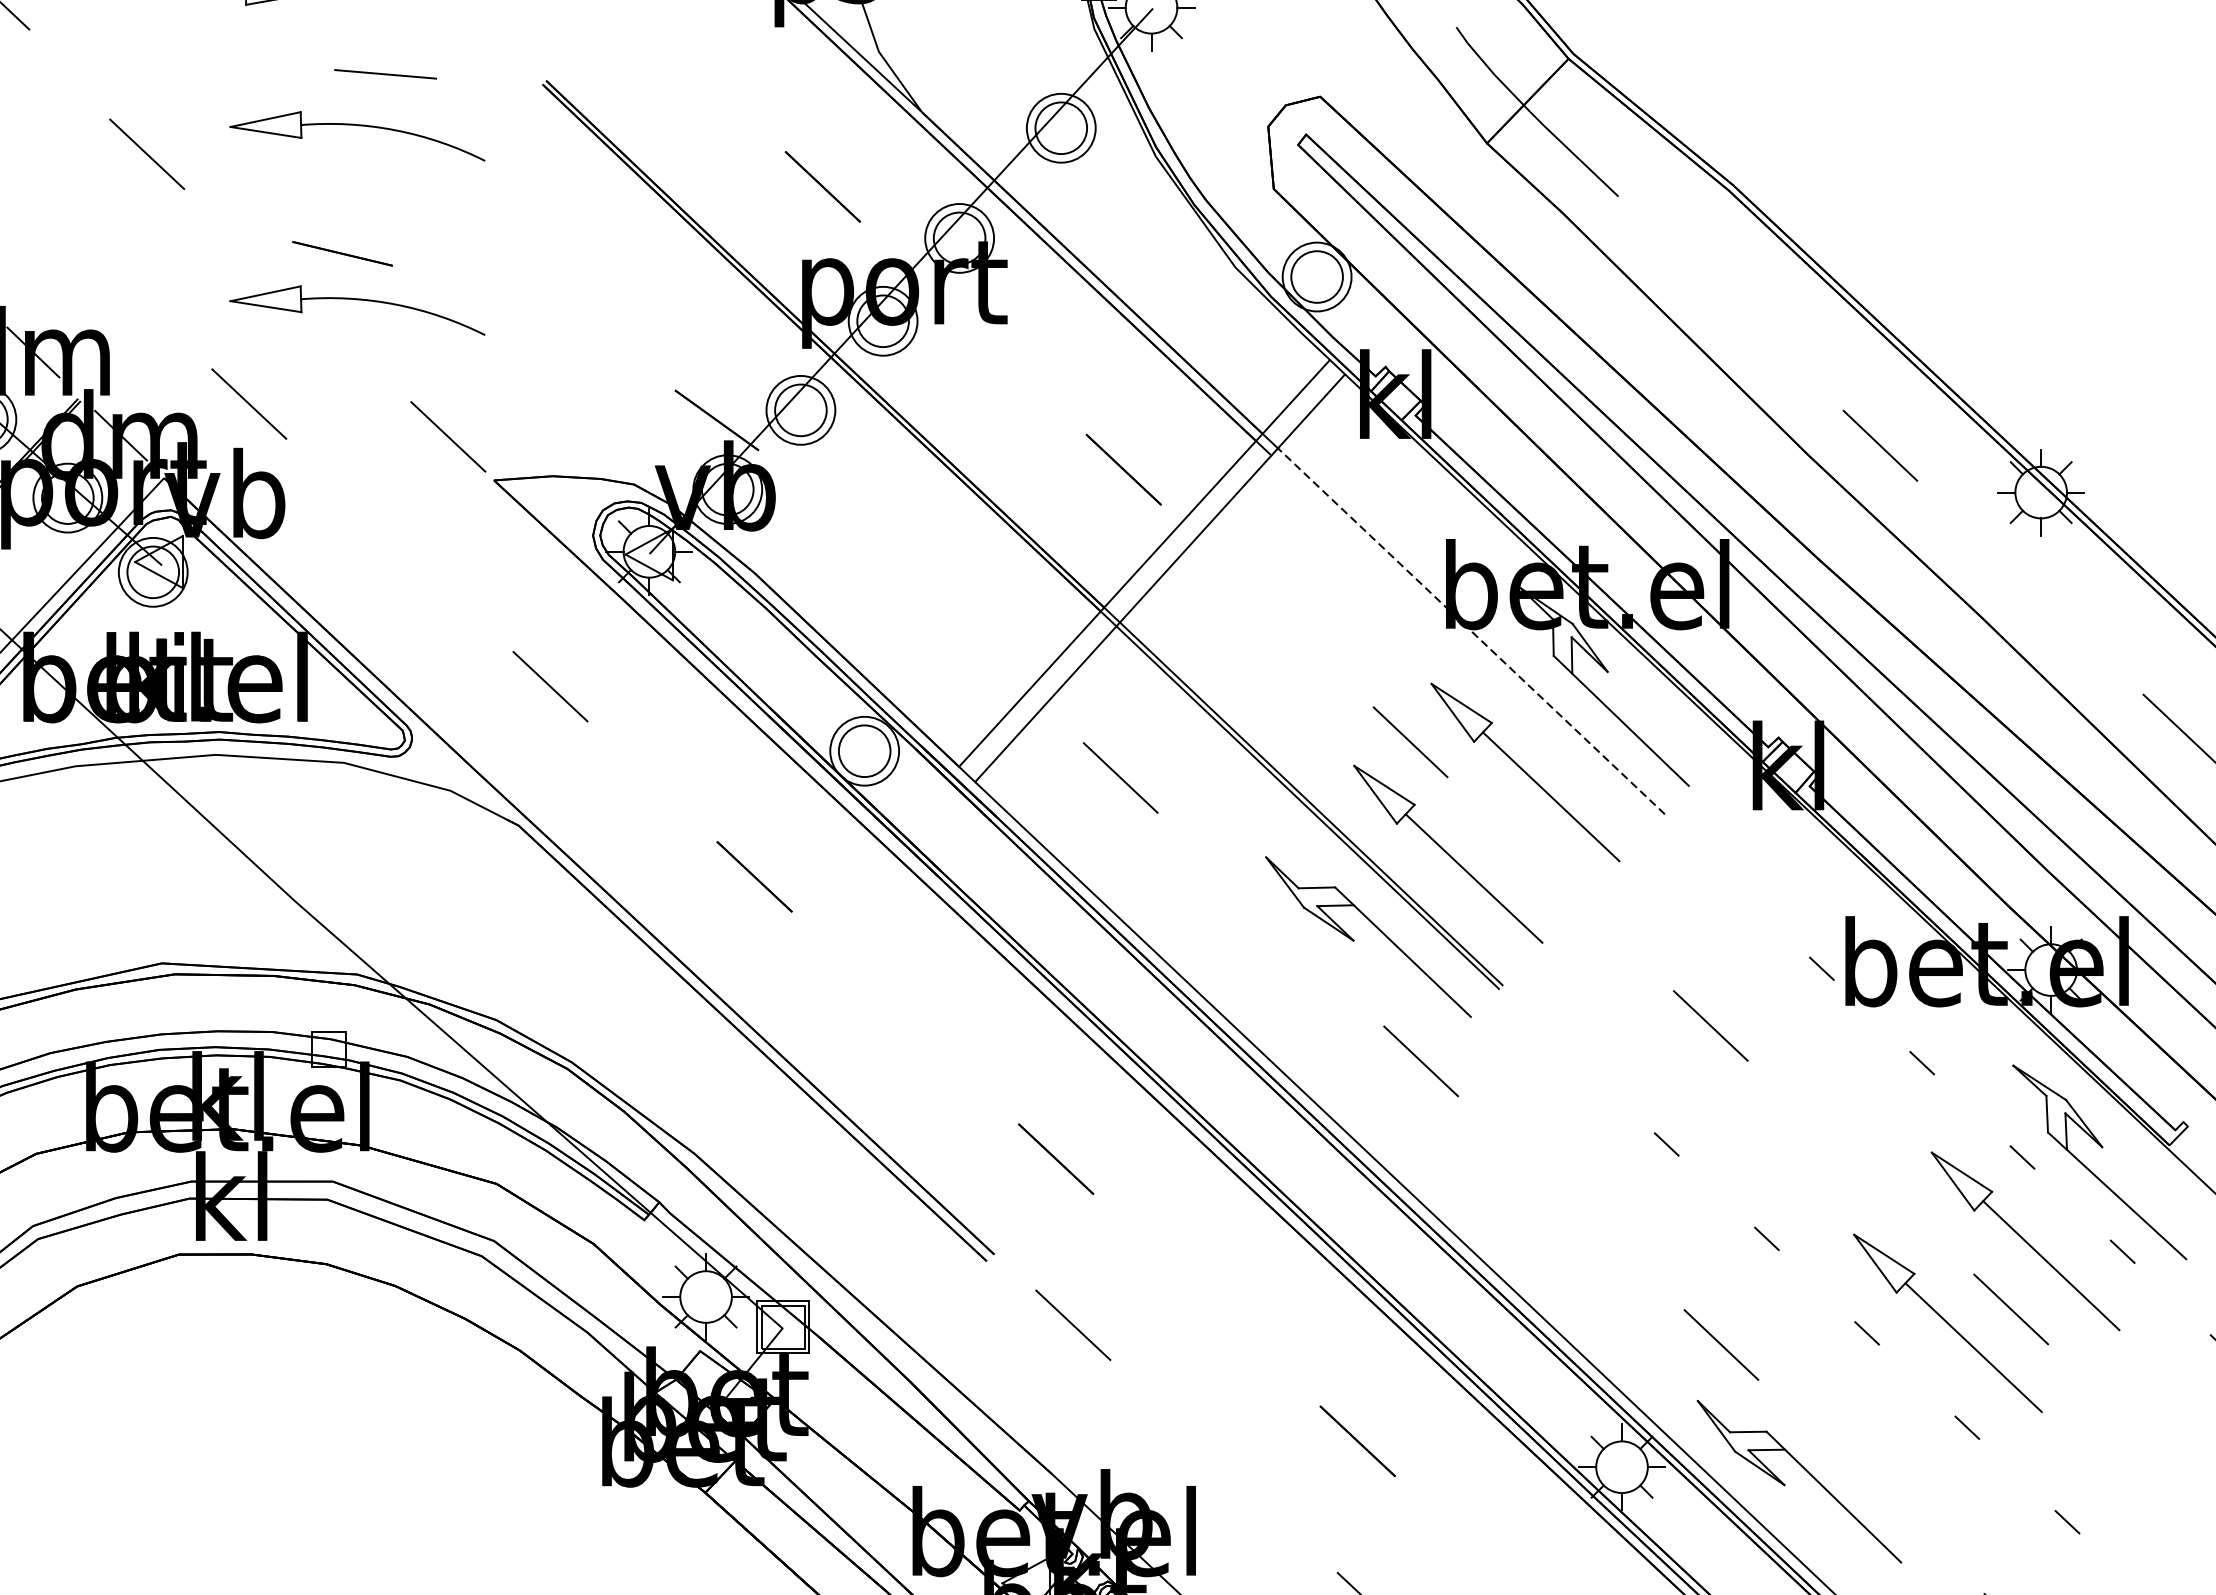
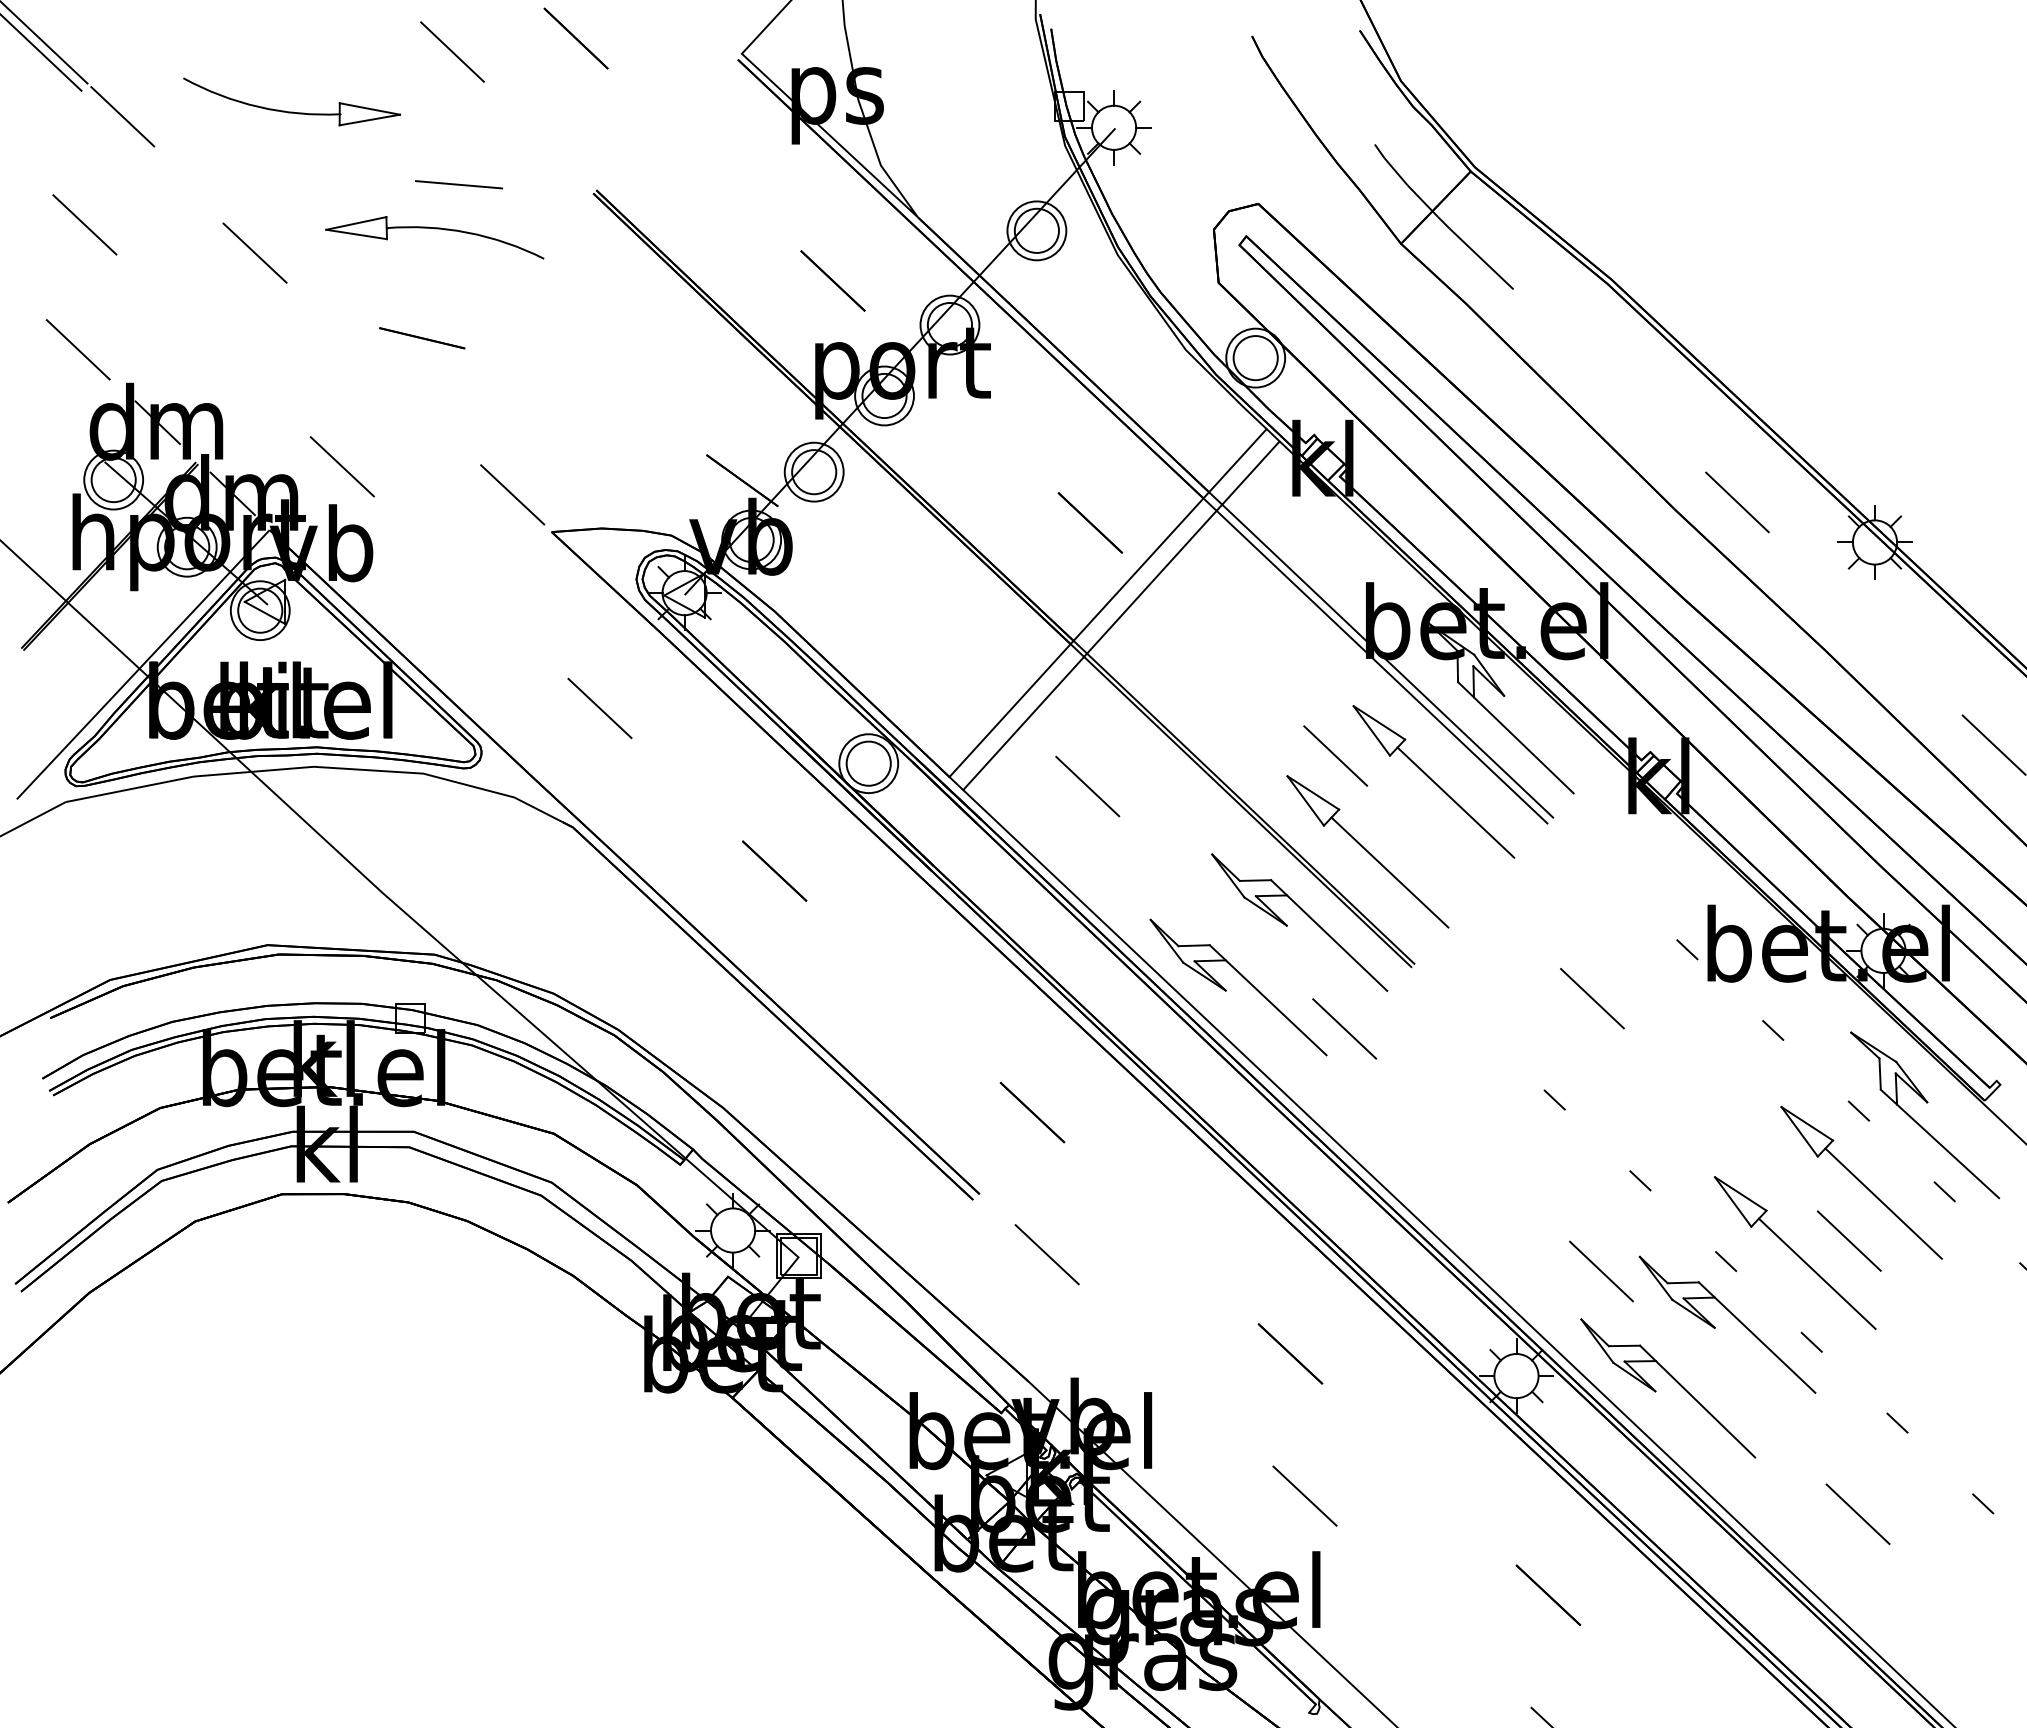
part: (358, 300) -> (435, 378), removed
line: (1471, 631) -> (1387, 661), dashed -> solid
line: (1464, 637) -> (1381, 666), added
part: (1305, 1004) -> (1245, 980), added
part: (1876, 1398) -> (1734, 1317), added

